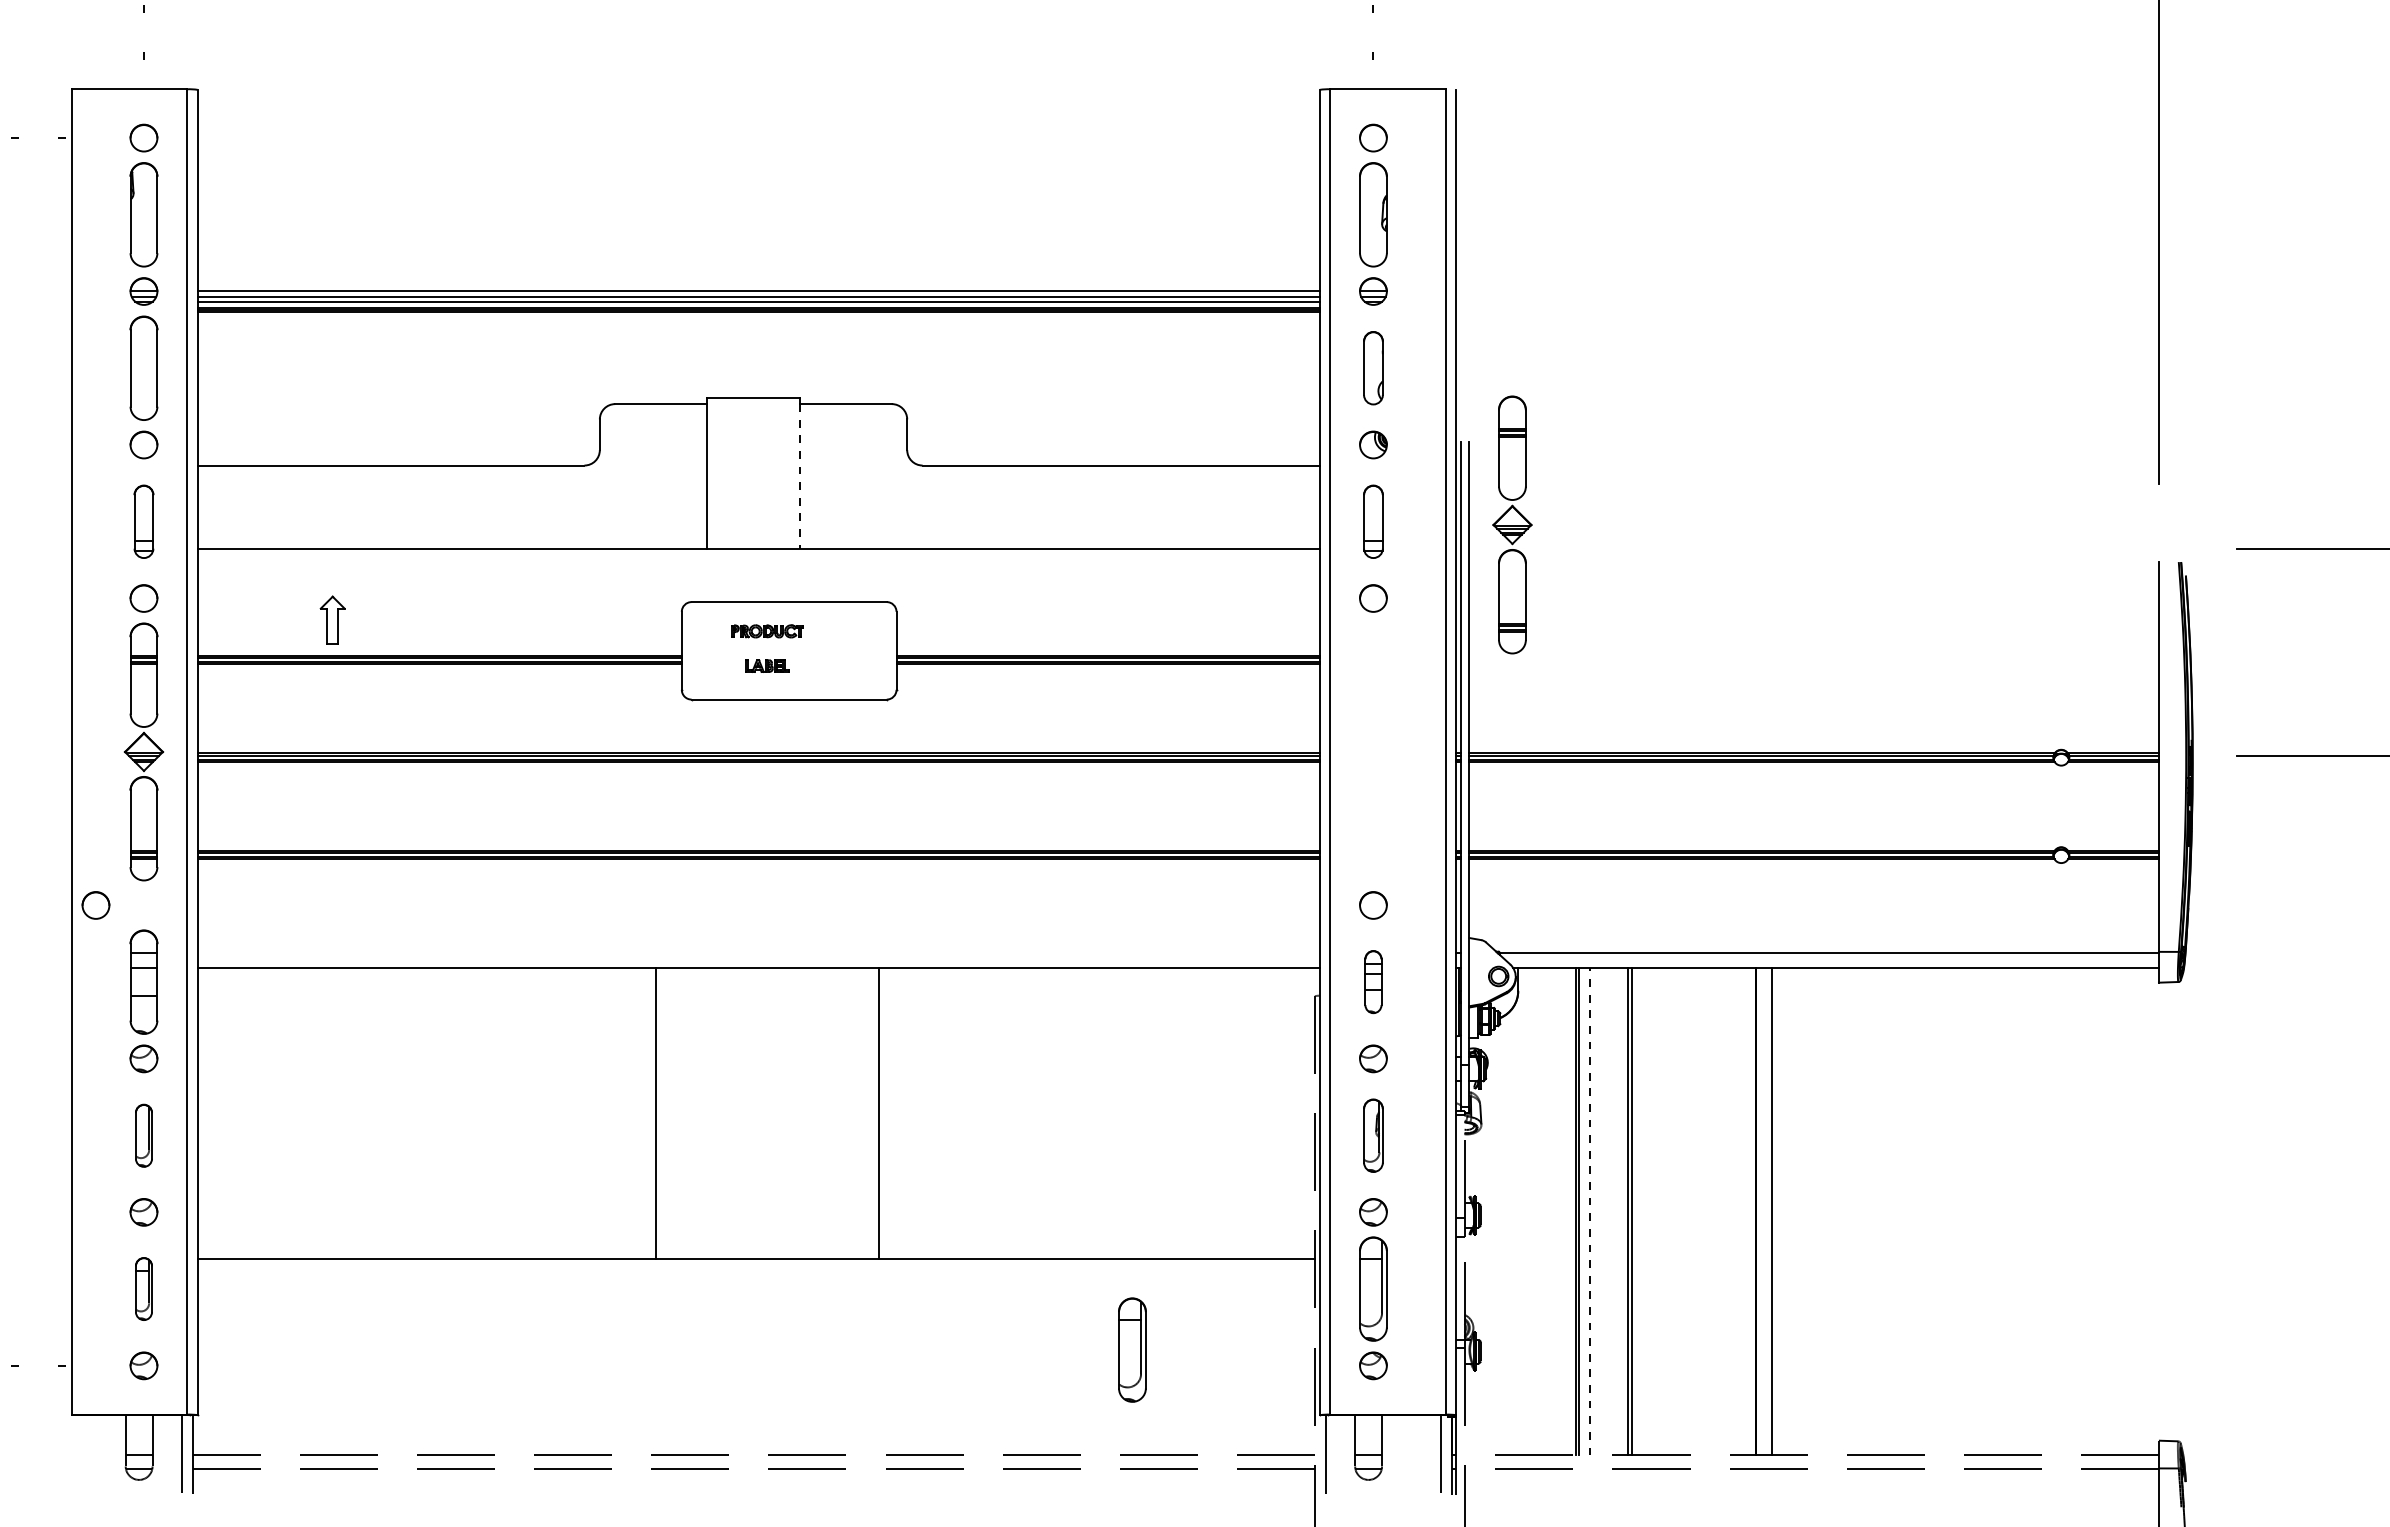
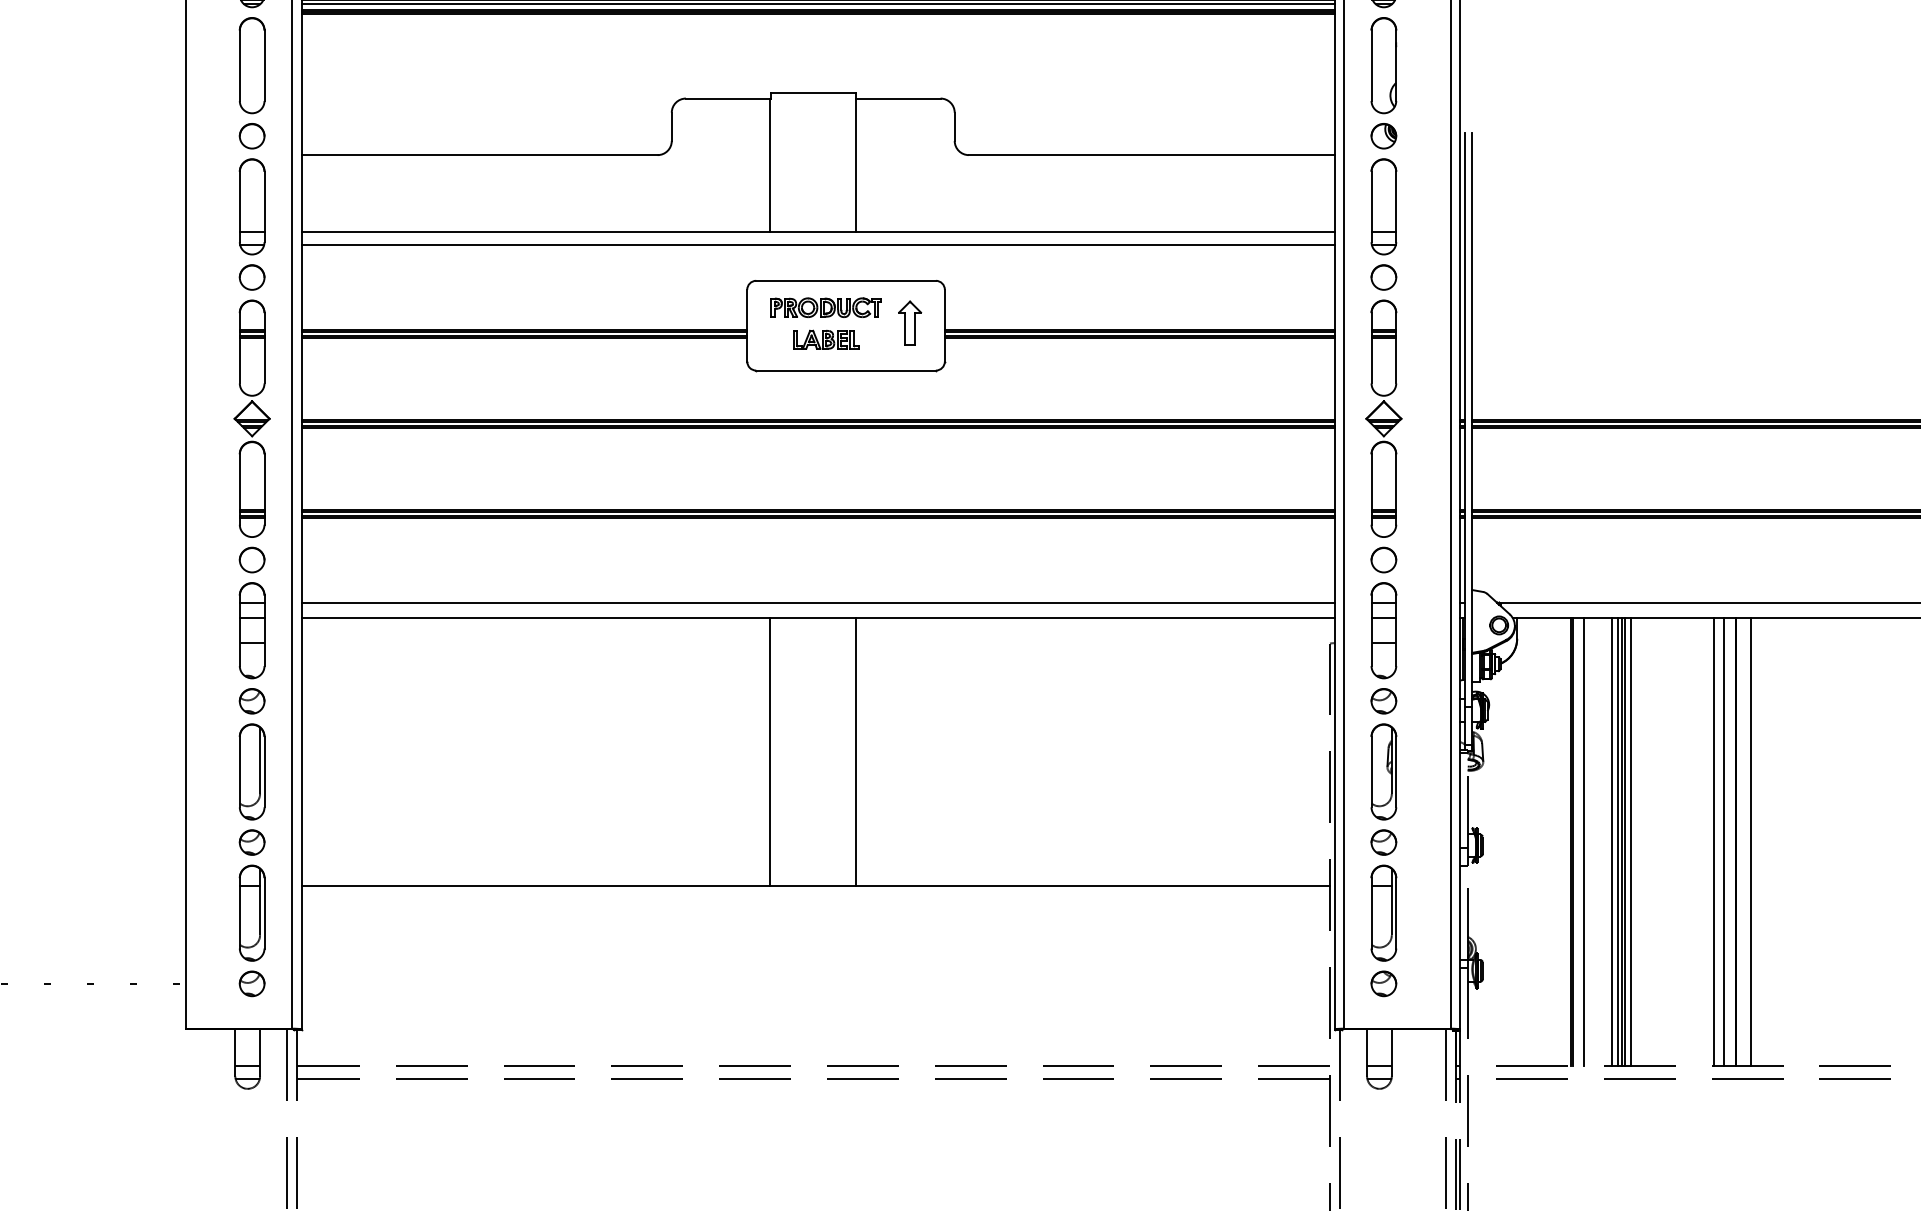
part: (1373, 367) -> (1383, 64), size x1.43
line: (800, 477) -> (856, 166), dashed -> solid
part: (143, 521) -> (251, 206), size x1.43
part: (1373, 521) -> (1383, 206), size x1.43
part: (1512, 524) -> (1383, 418), moved
line: (758, 562) -> (817, 244), added
part: (332, 619) -> (909, 322), moved
part: (767, 631) -> (826, 307), size x1.67
part: (767, 665) -> (826, 339), size x1.67
part: (95, 905) -> (251, 560), moved
line: (758, 952) -> (817, 603), added
part: (1373, 981) -> (1383, 630), size x1.67
line: (655, 1113) -> (769, 751), moved
line: (879, 1113) -> (856, 751), moved
part: (143, 1135) -> (251, 771), size x1.67
part: (1373, 1135) -> (1383, 771), size x1.43
line: (1590, 1211) -> (1583, 841), dashed -> solid
line: (1621, 1211) -> (1612, 841), added
line: (1635, 1211) -> (1625, 841), added
line: (1641, 1211) -> (1630, 841), added
line: (1732, 1211) -> (1714, 841), added
line: (1742, 1211) -> (1723, 841), added
part: (143, 1288) -> (251, 912), size x1.67
part: (1132, 1349) -> (1162, 968), removed

